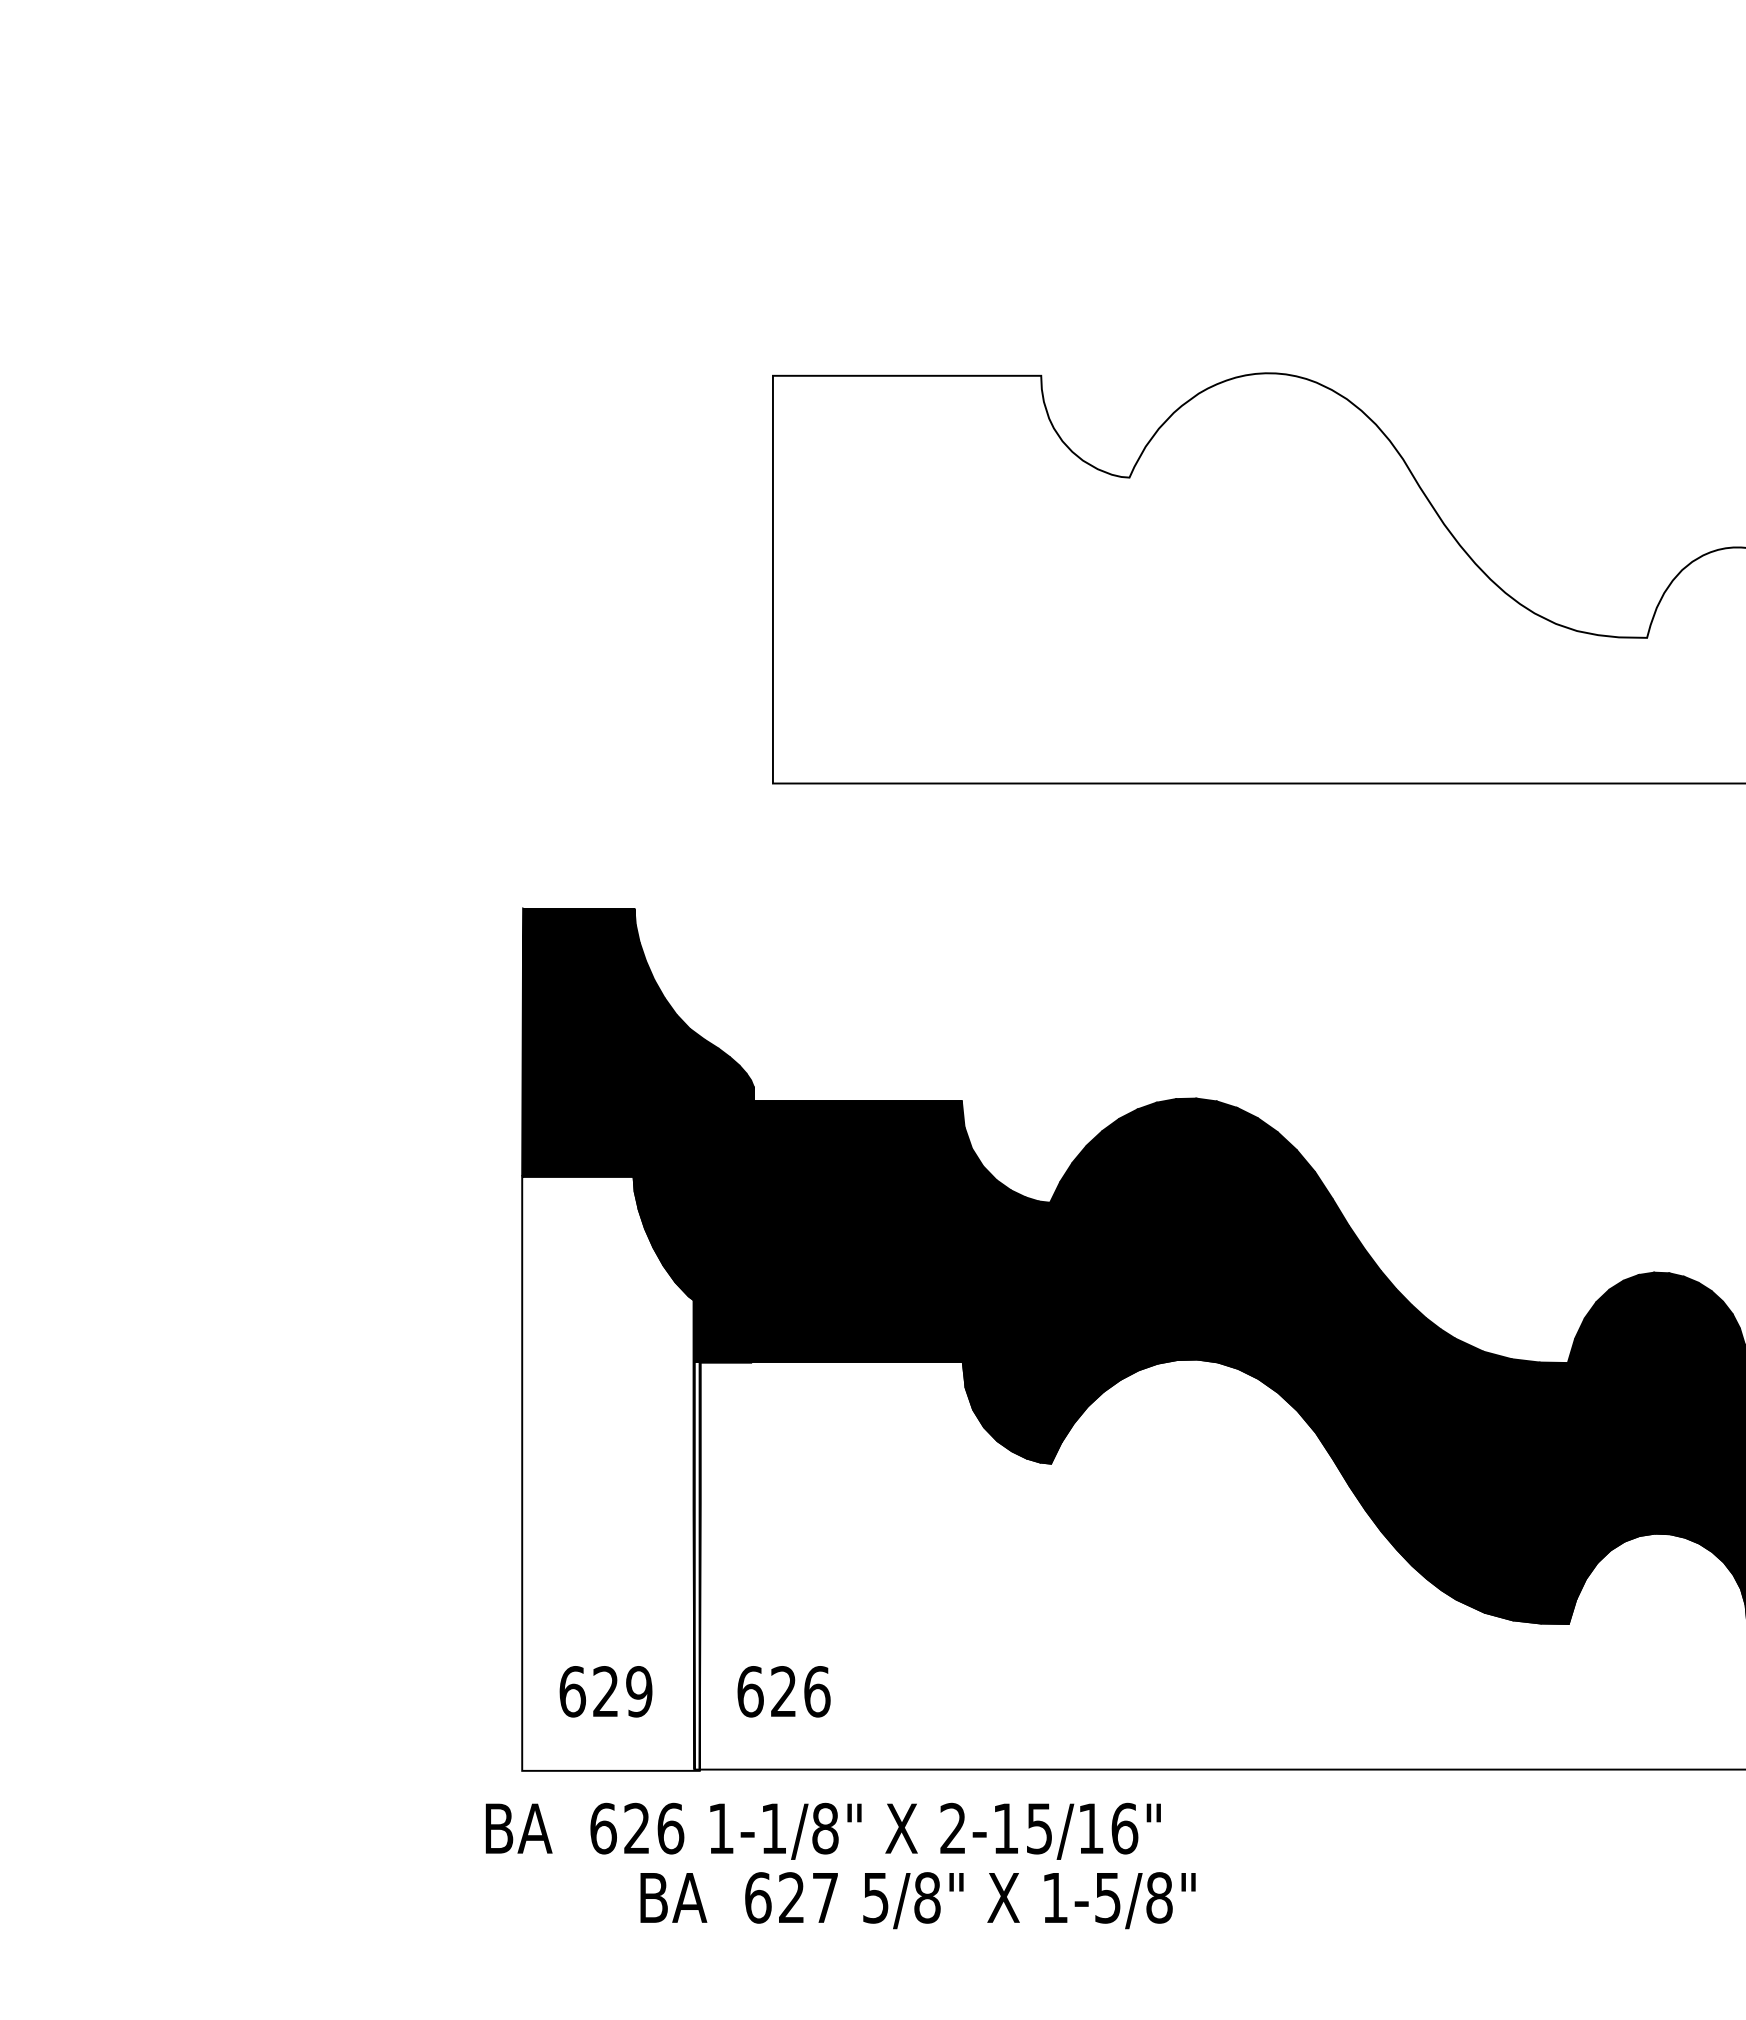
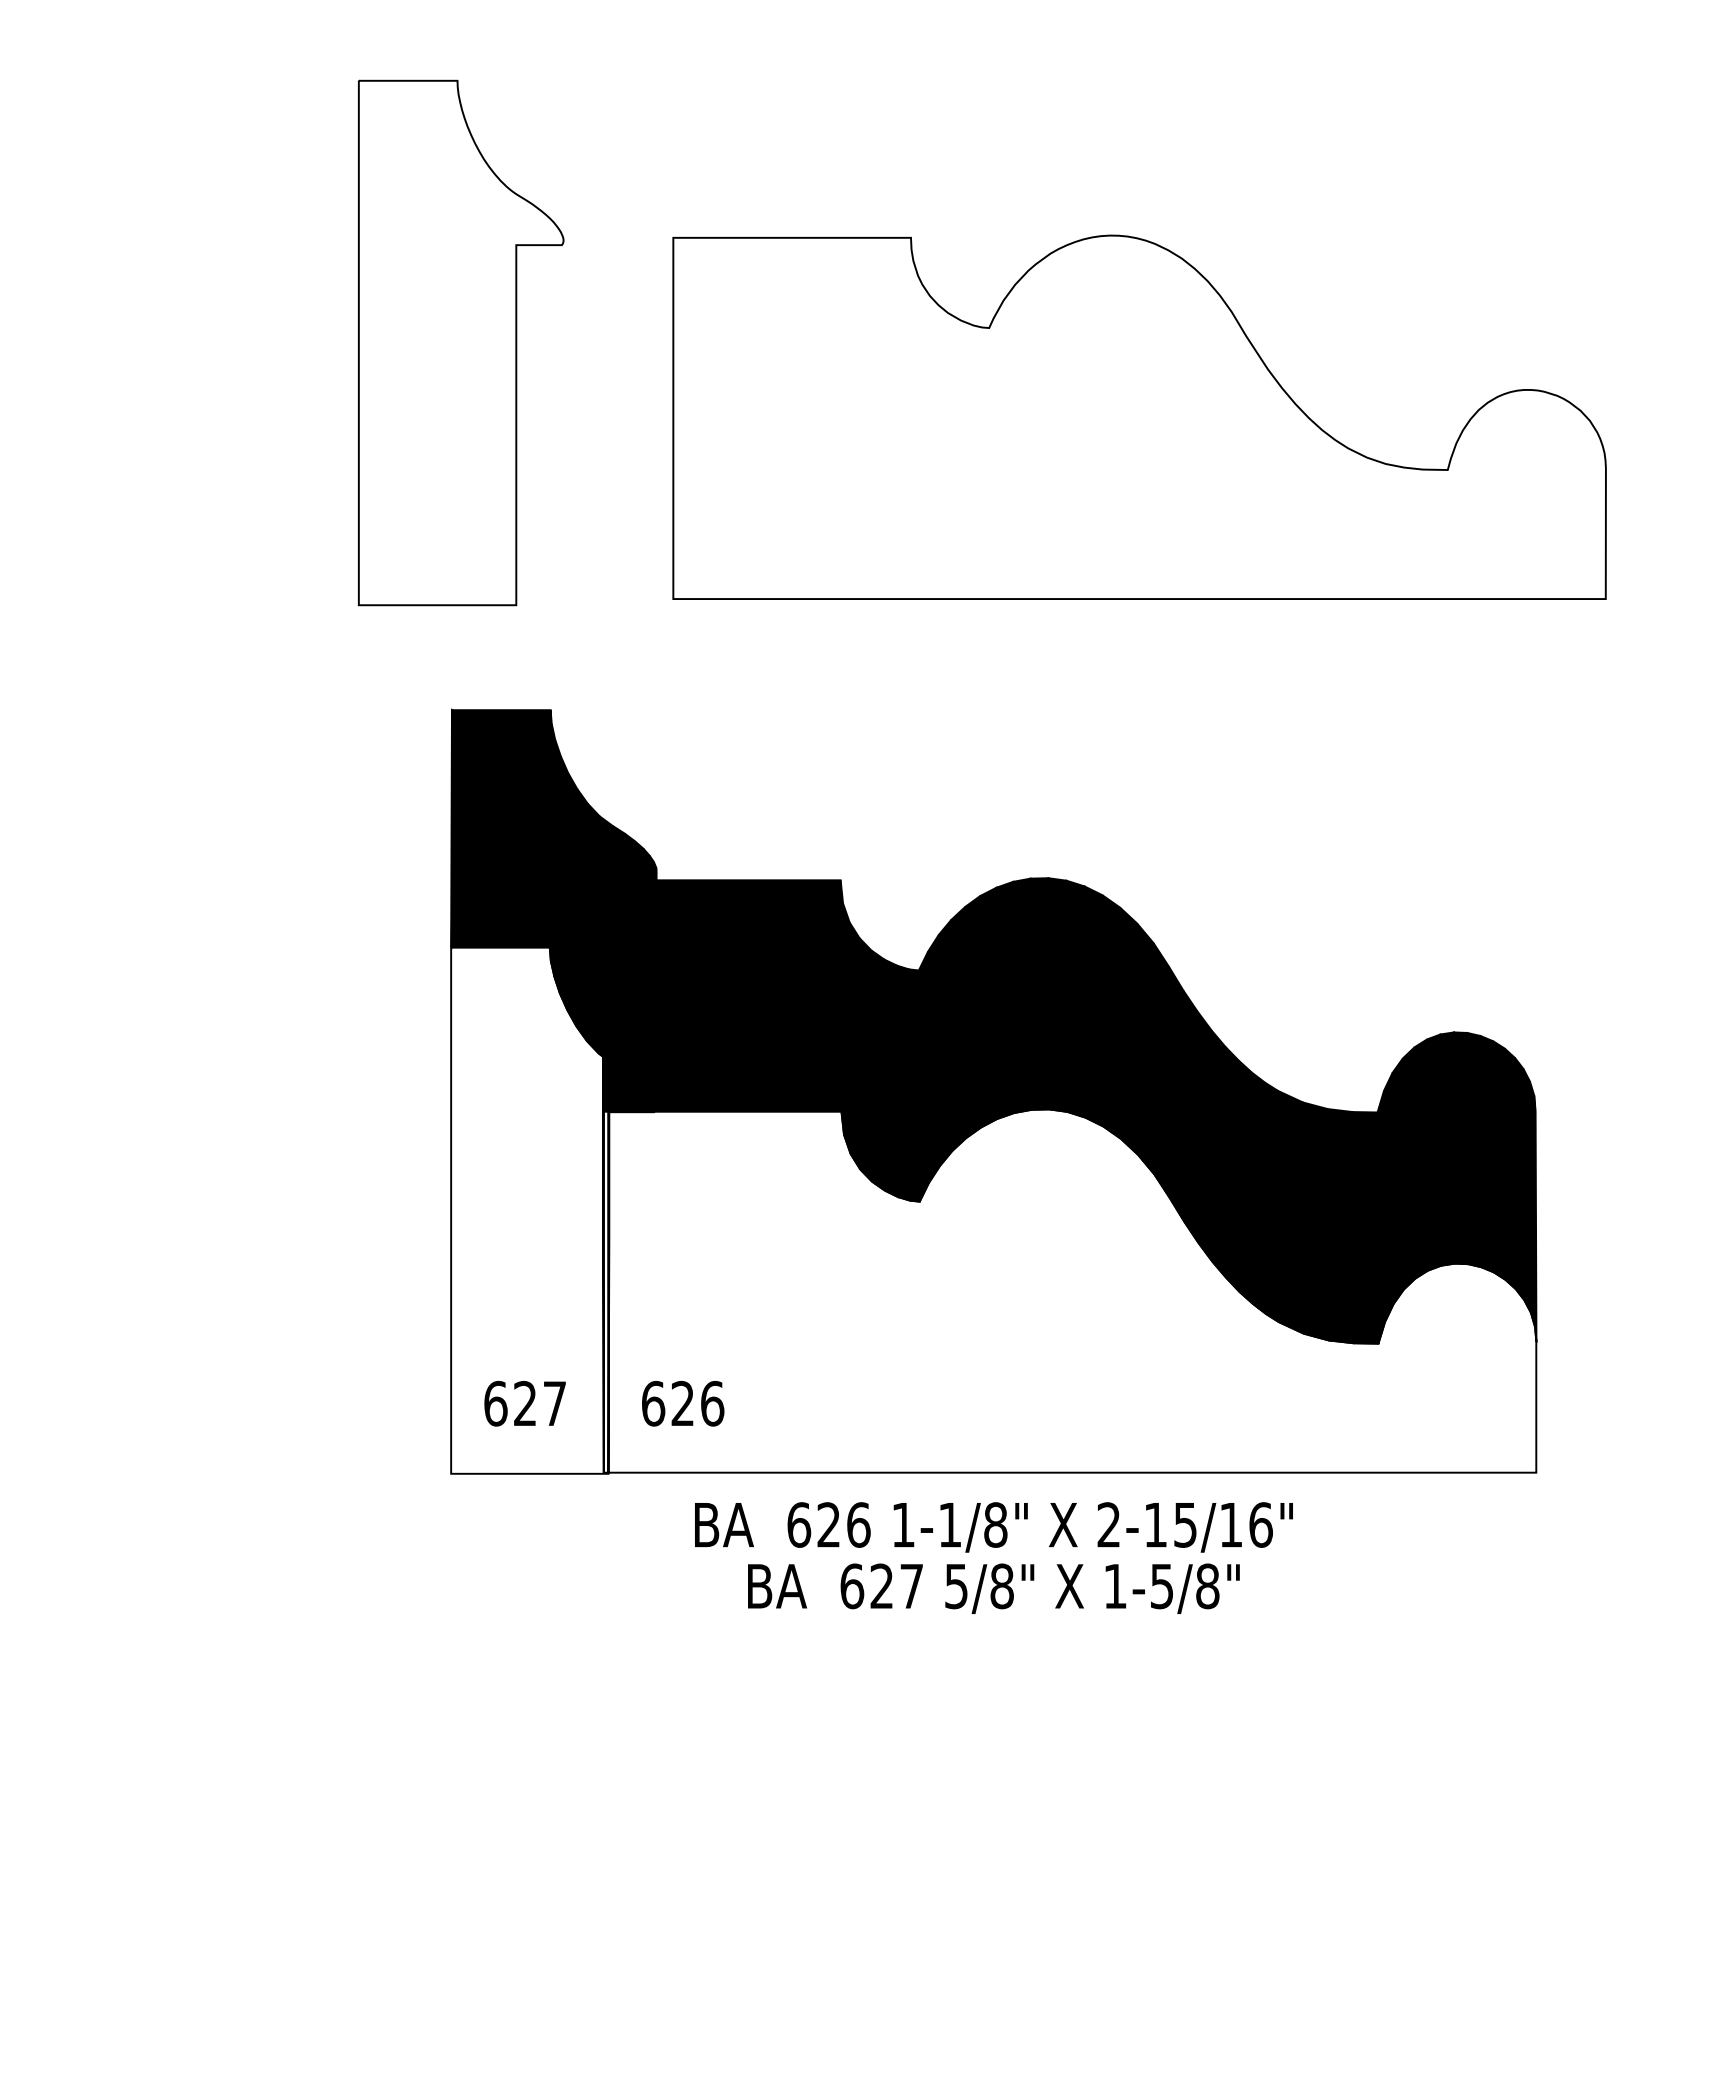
part: (533, 493) -> (461, 342), added
text: (638, 1691) -> (554, 1403), 629 -> 627
text: (822, 1831) -> (993, 1527), moved
text: (917, 1900) -> (993, 1588), moved

